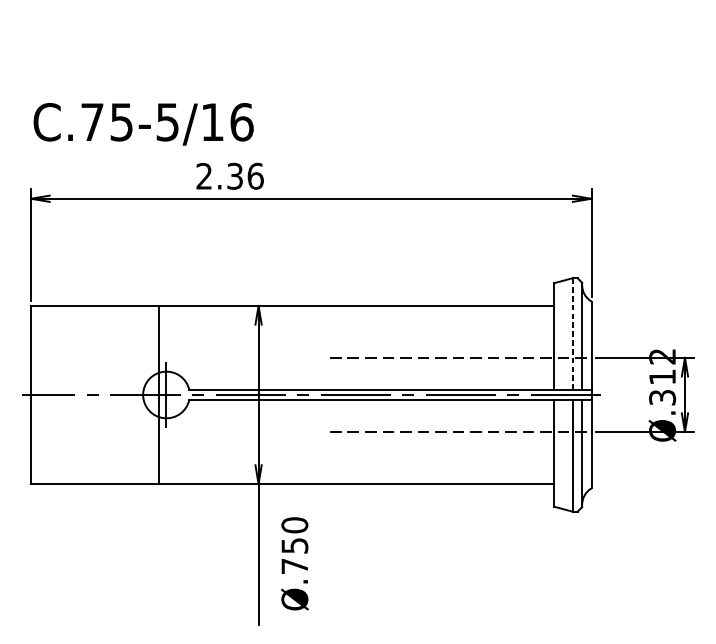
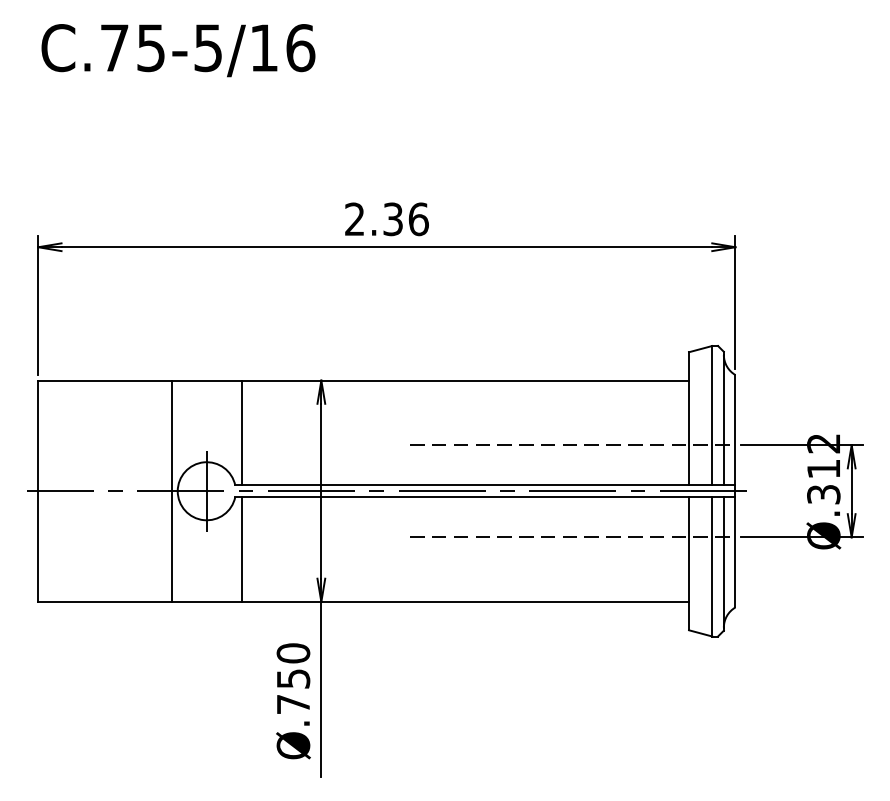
text: (143, 124) -> (178, 50), moved
text: (229, 176) -> (386, 219), moved
line: (573, 334) -> (712, 415), dashed -> solid
line: (194, 347) -> (241, 432), added
line: (159, 394) -> (171, 490), moved
line: (194, 441) -> (241, 549), added
text: (294, 564) -> (293, 701), moved

